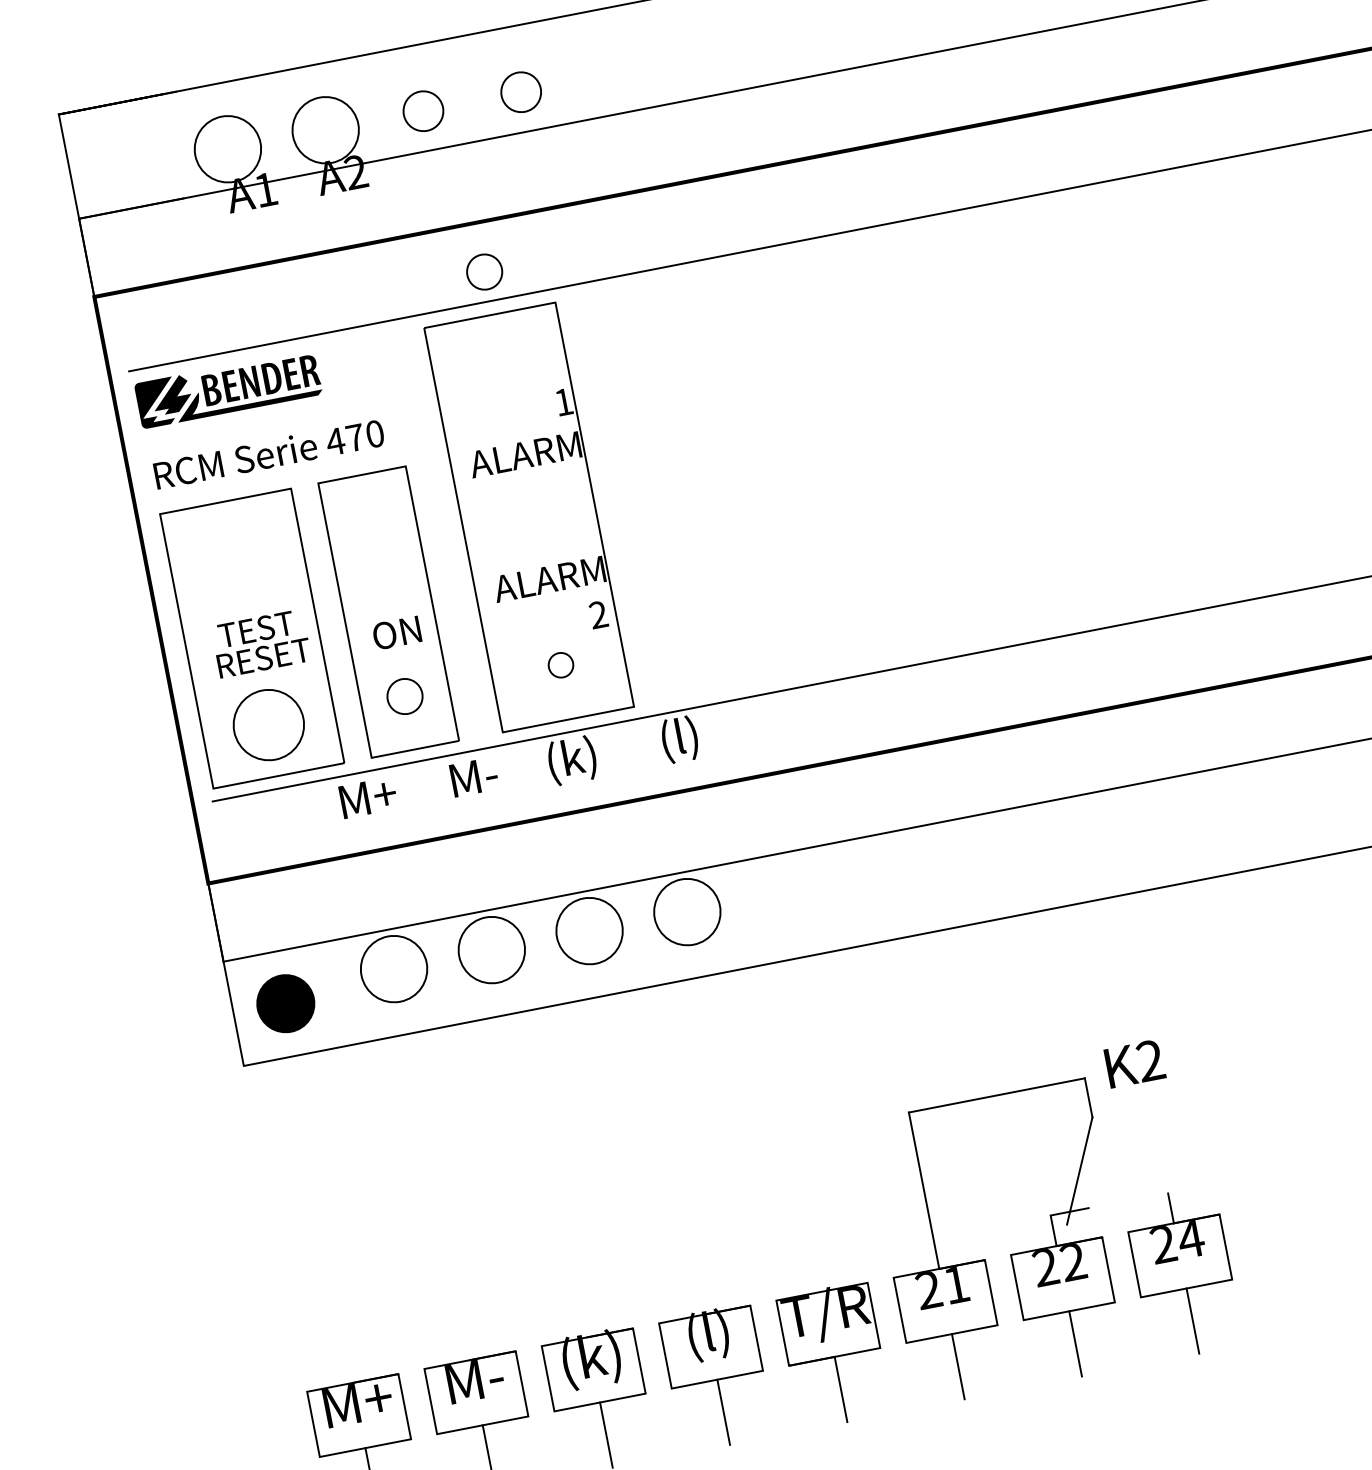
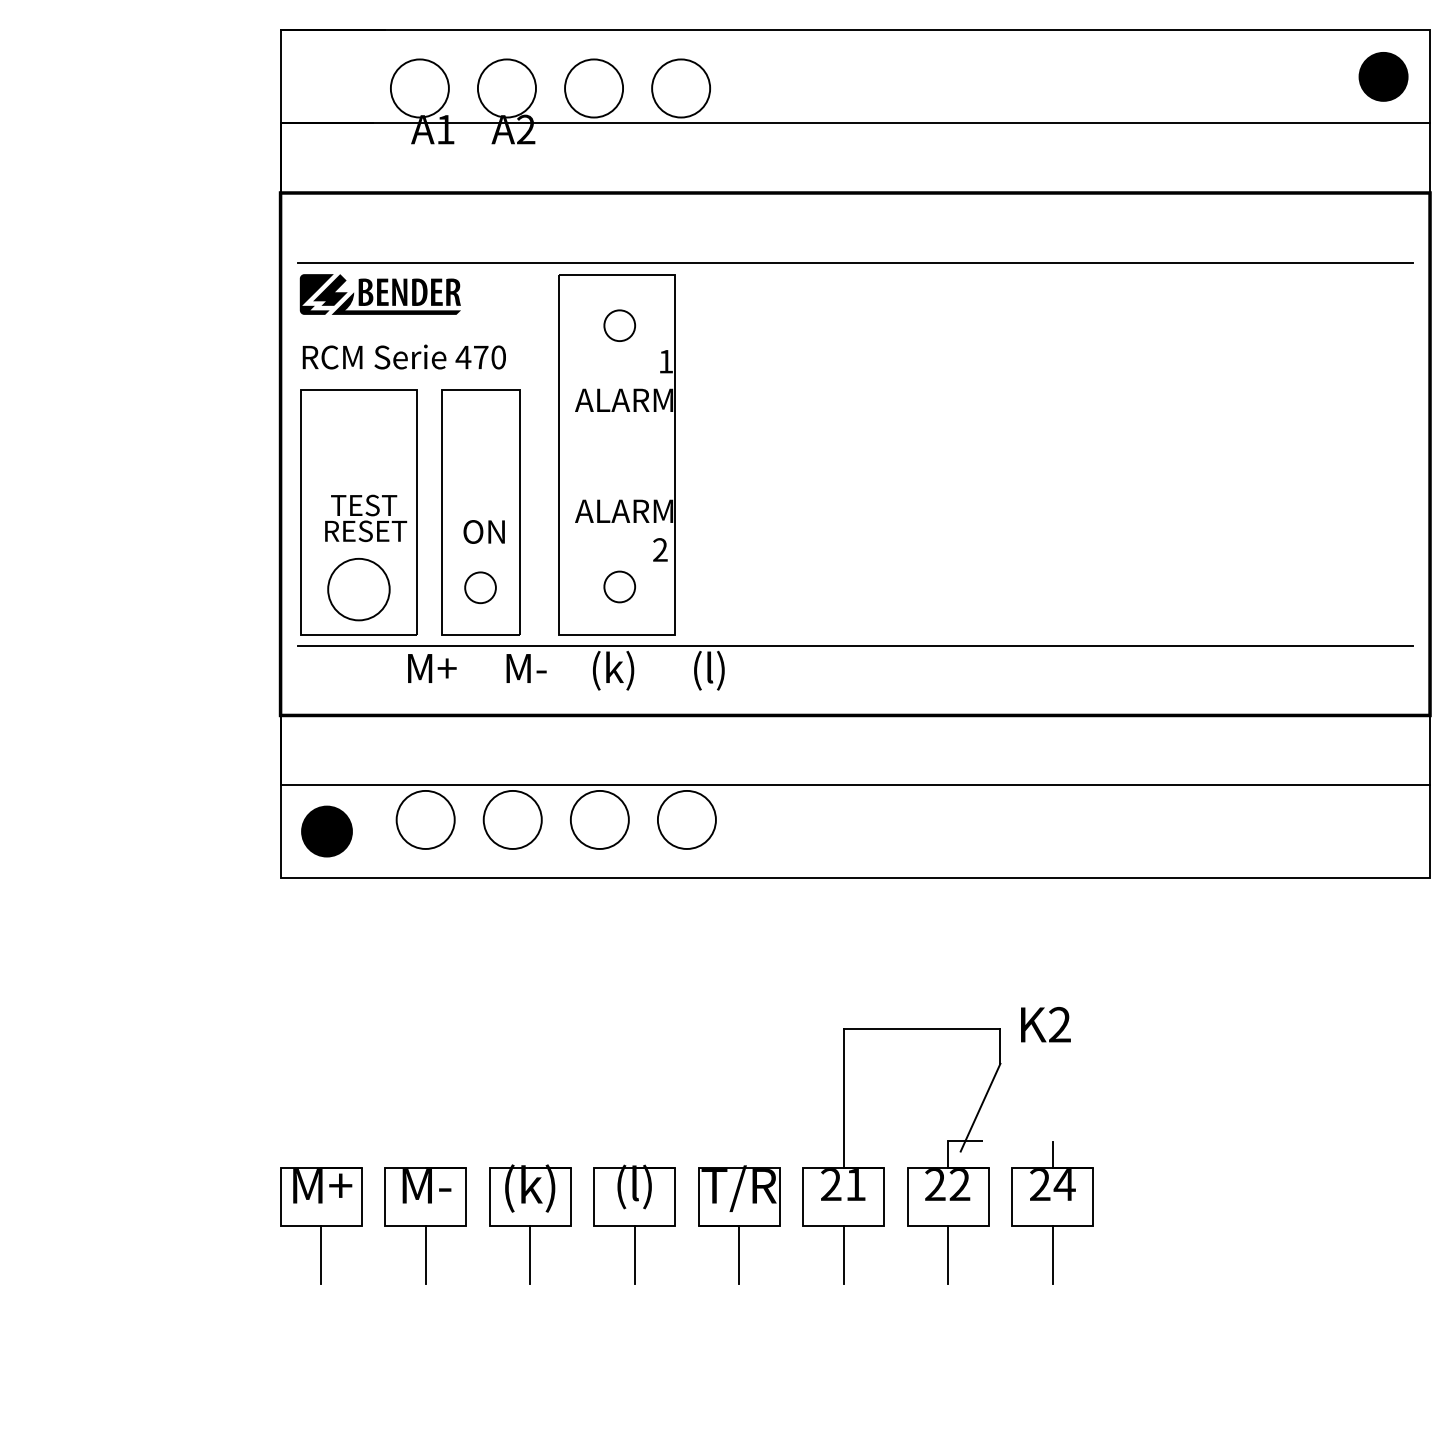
circle: (521, 92) -> (681, 88), size x1.67
circle: (423, 111) -> (594, 88), size x1.67
part: (484, 271) -> (619, 325), moved
part: (560, 664) -> (619, 586), size x1.43

